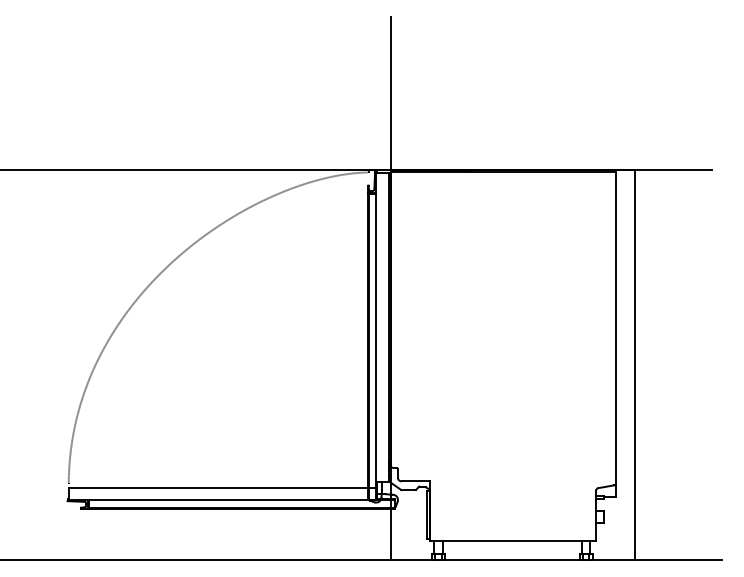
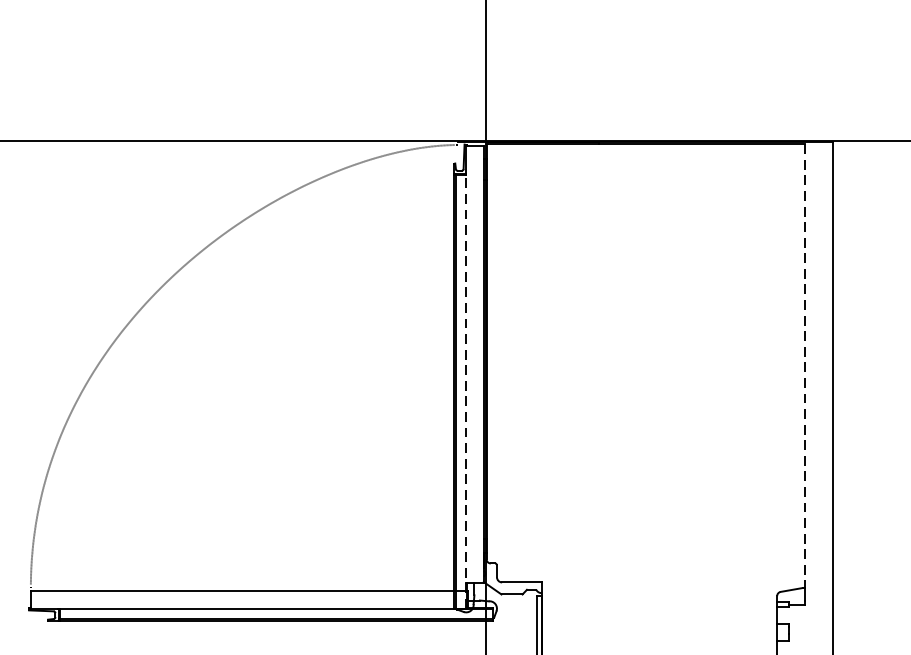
line: (615, 328) -> (804, 365), solid -> dashed
line: (376, 346) -> (466, 391), solid -> dashed

